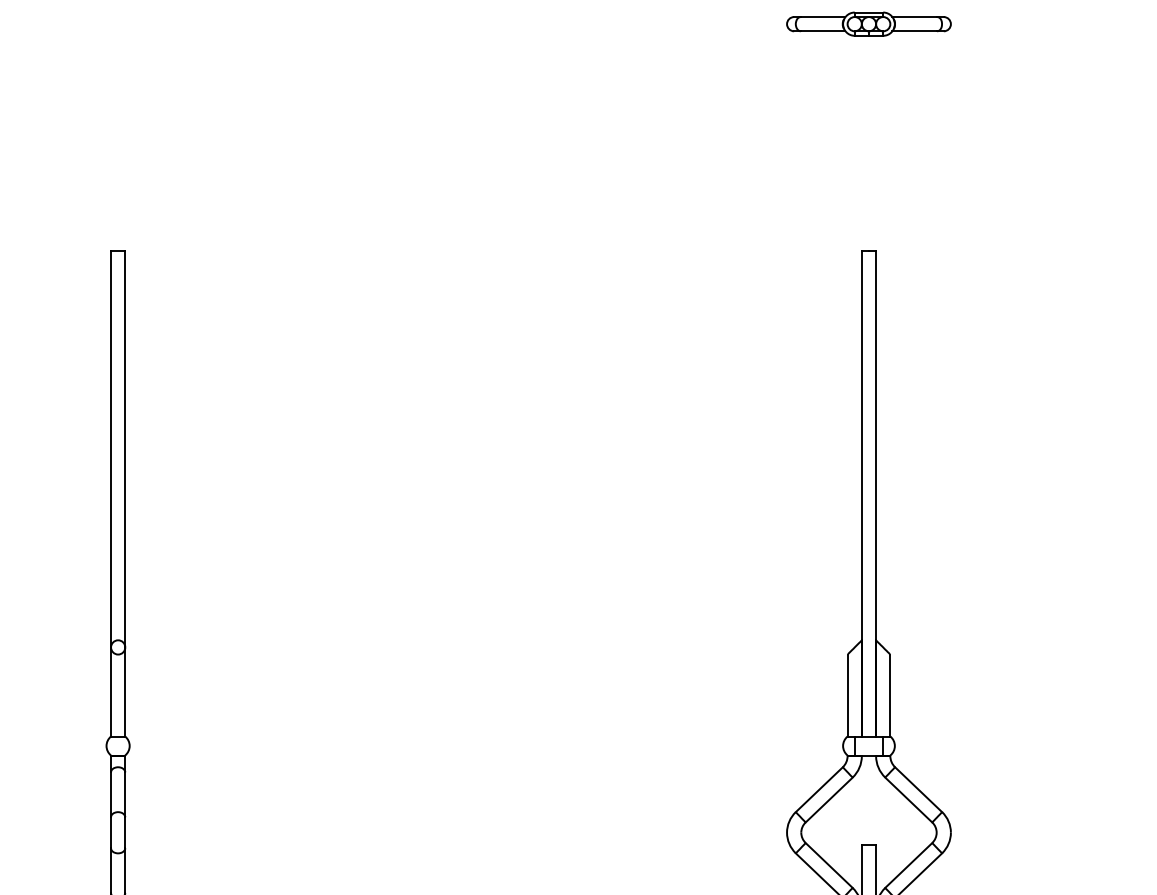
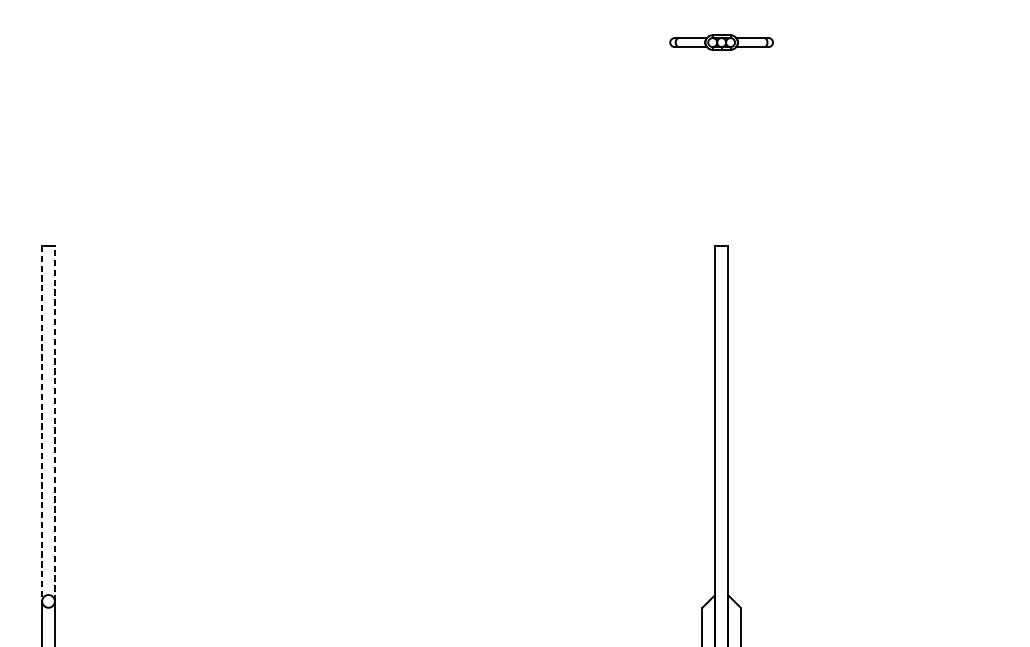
part: (868, 23) -> (721, 42), size x0.7
line: (125, 448) -> (55, 423), solid -> dashed
line: (111, 449) -> (42, 423), solid -> dashed

